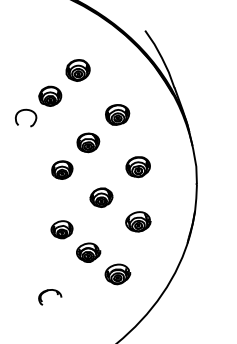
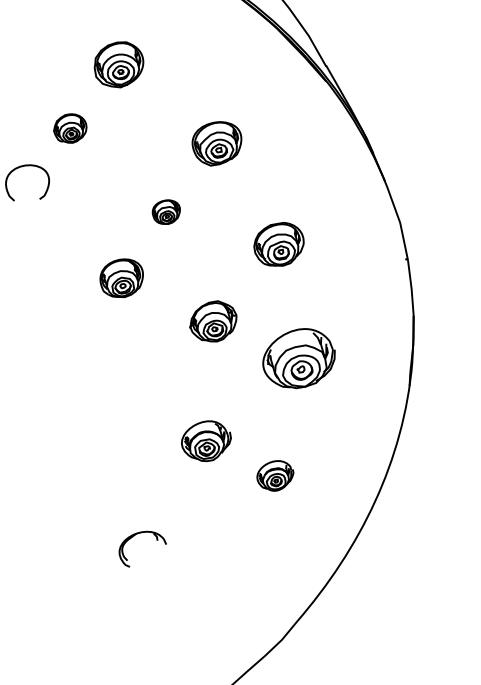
part: (50, 95) -> (70, 127), size x0.7
part: (88, 142) -> (166, 211), size x0.6
part: (138, 221) -> (299, 358), size x1.4
part: (61, 229) -> (141, 402), removed
part: (117, 274) -> (274, 476), size x0.7

